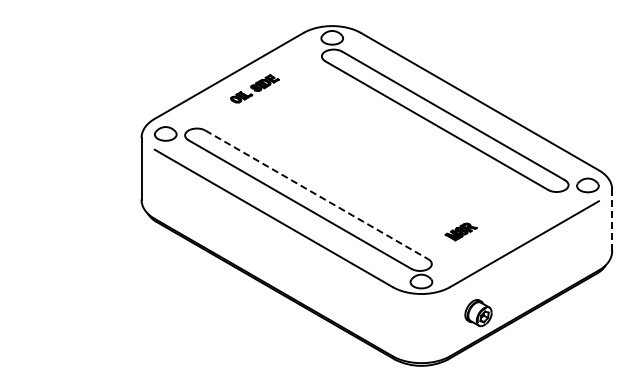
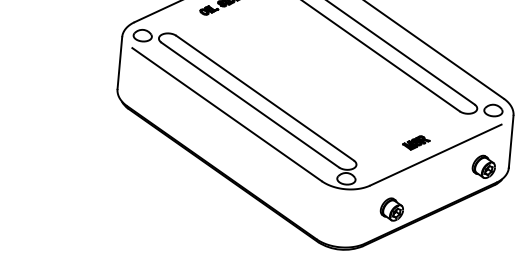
line: (316, 194) -> (264, 97), dashed -> solid
line: (612, 220) -> (511, 141), dashed -> solid
part: (460, 231) -> (415, 142), moved
part: (582, 252) -> (483, 166), added

